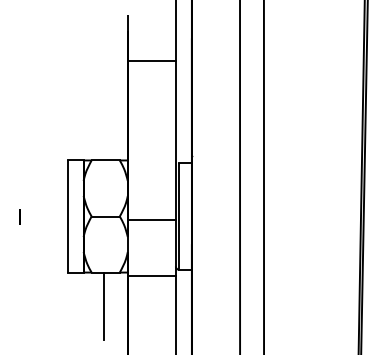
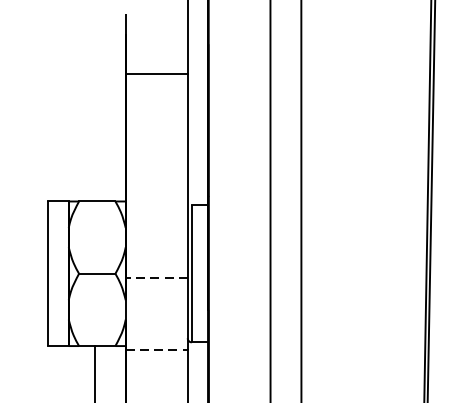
line: (151, 219) -> (156, 277), solid -> dashed
line: (152, 275) -> (157, 349), solid -> dashed

